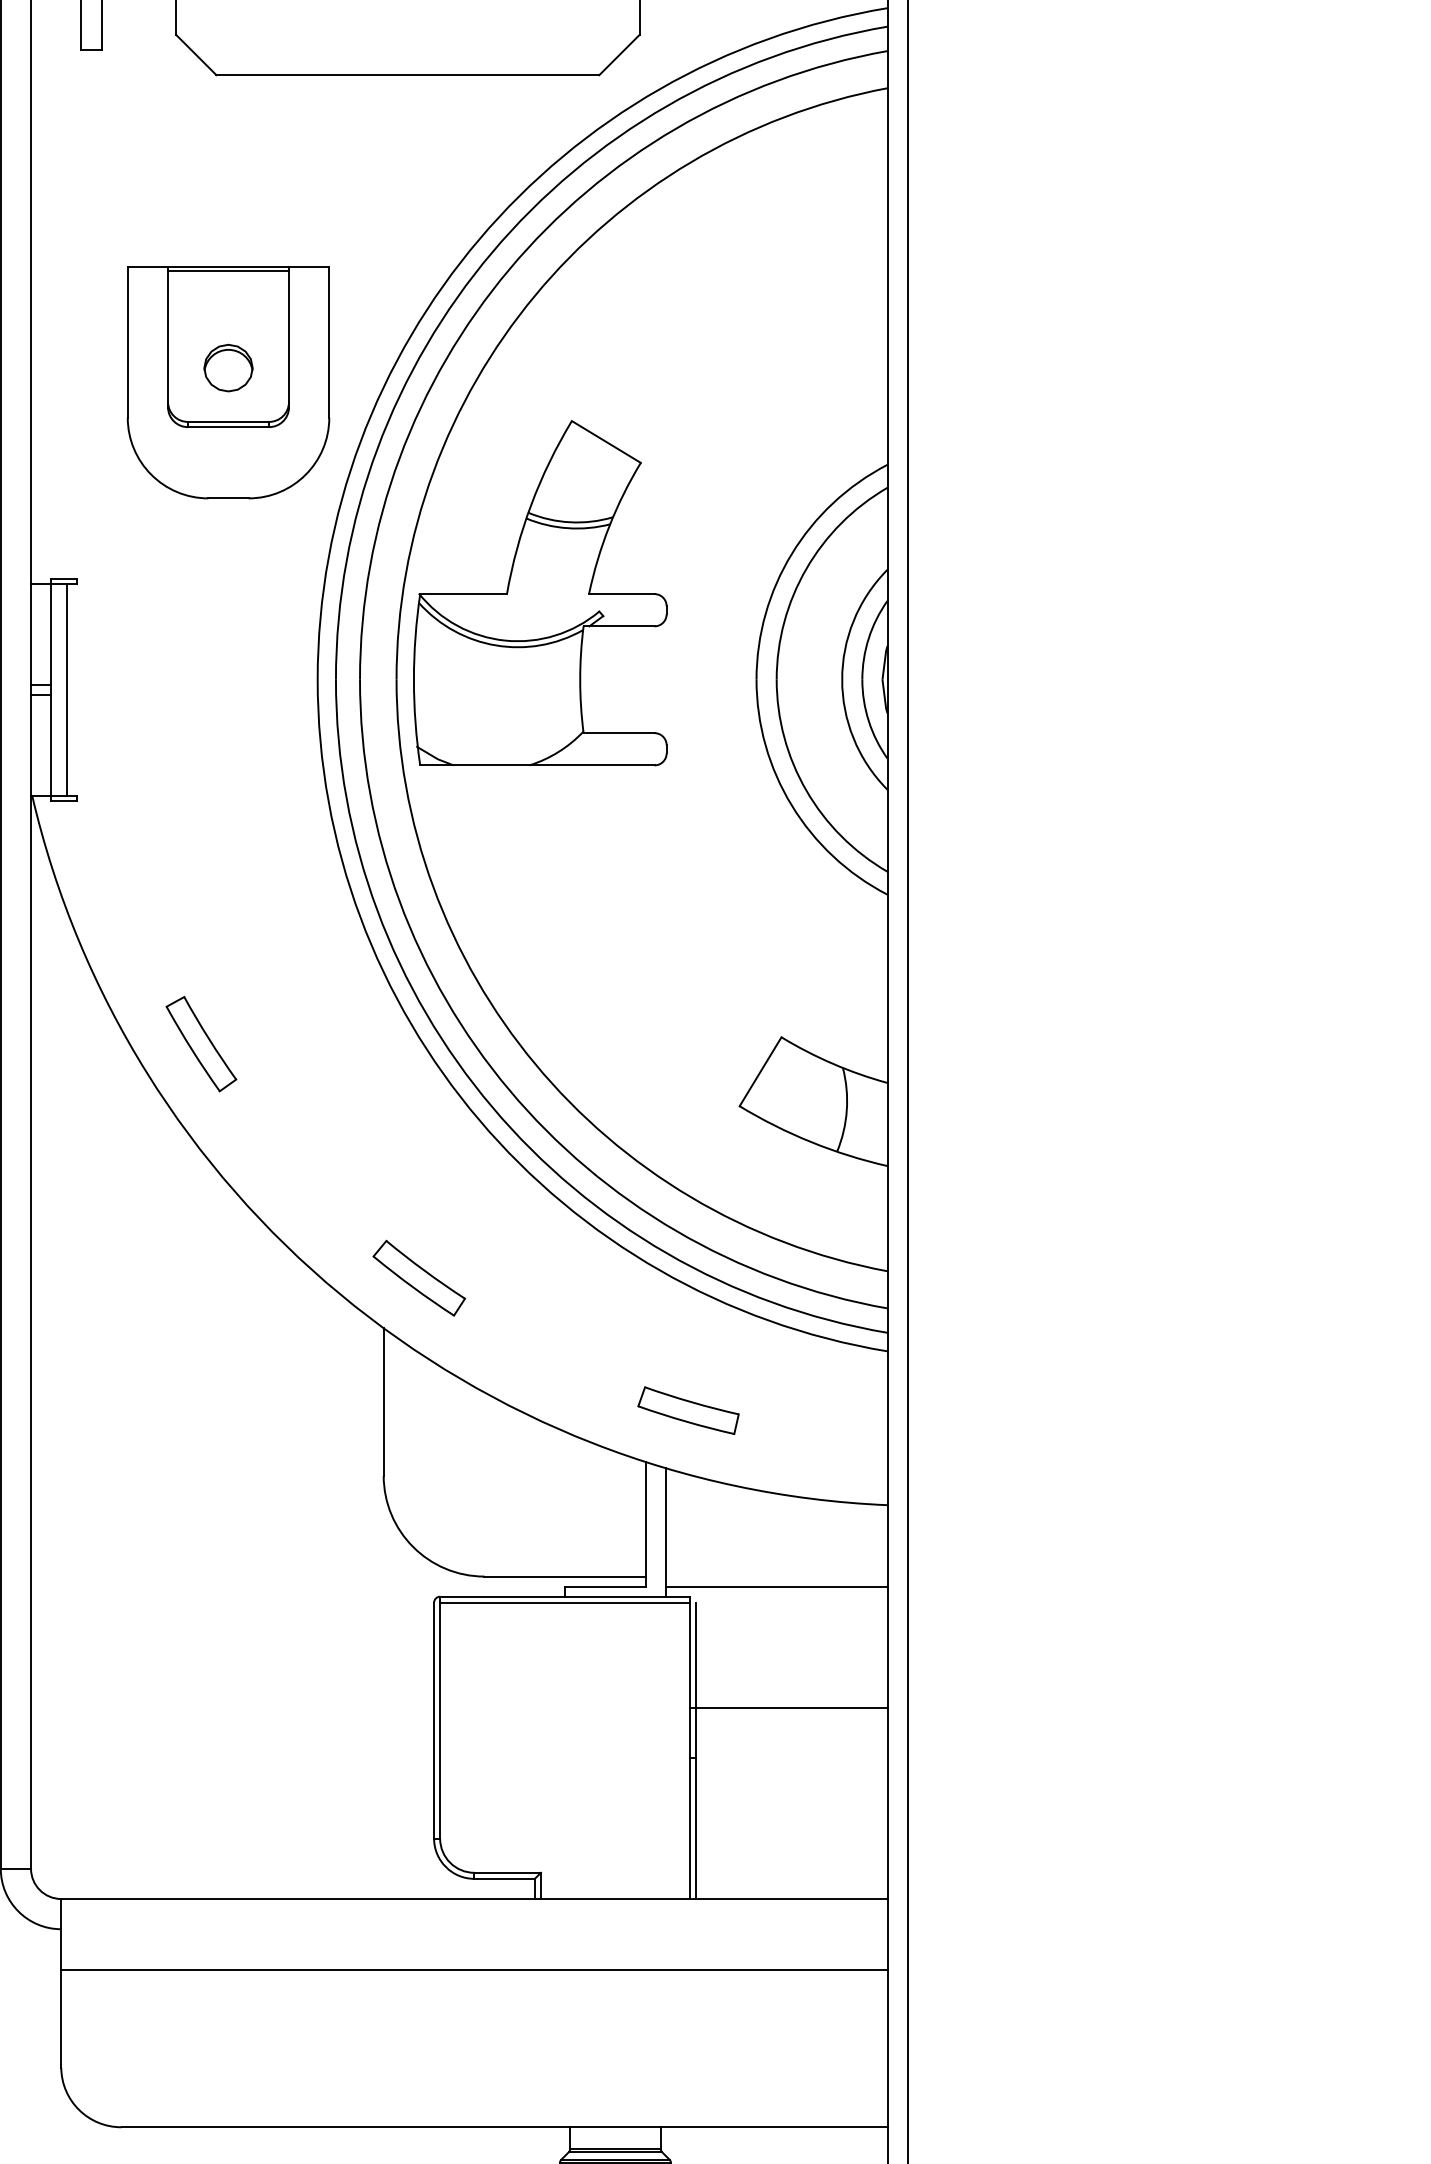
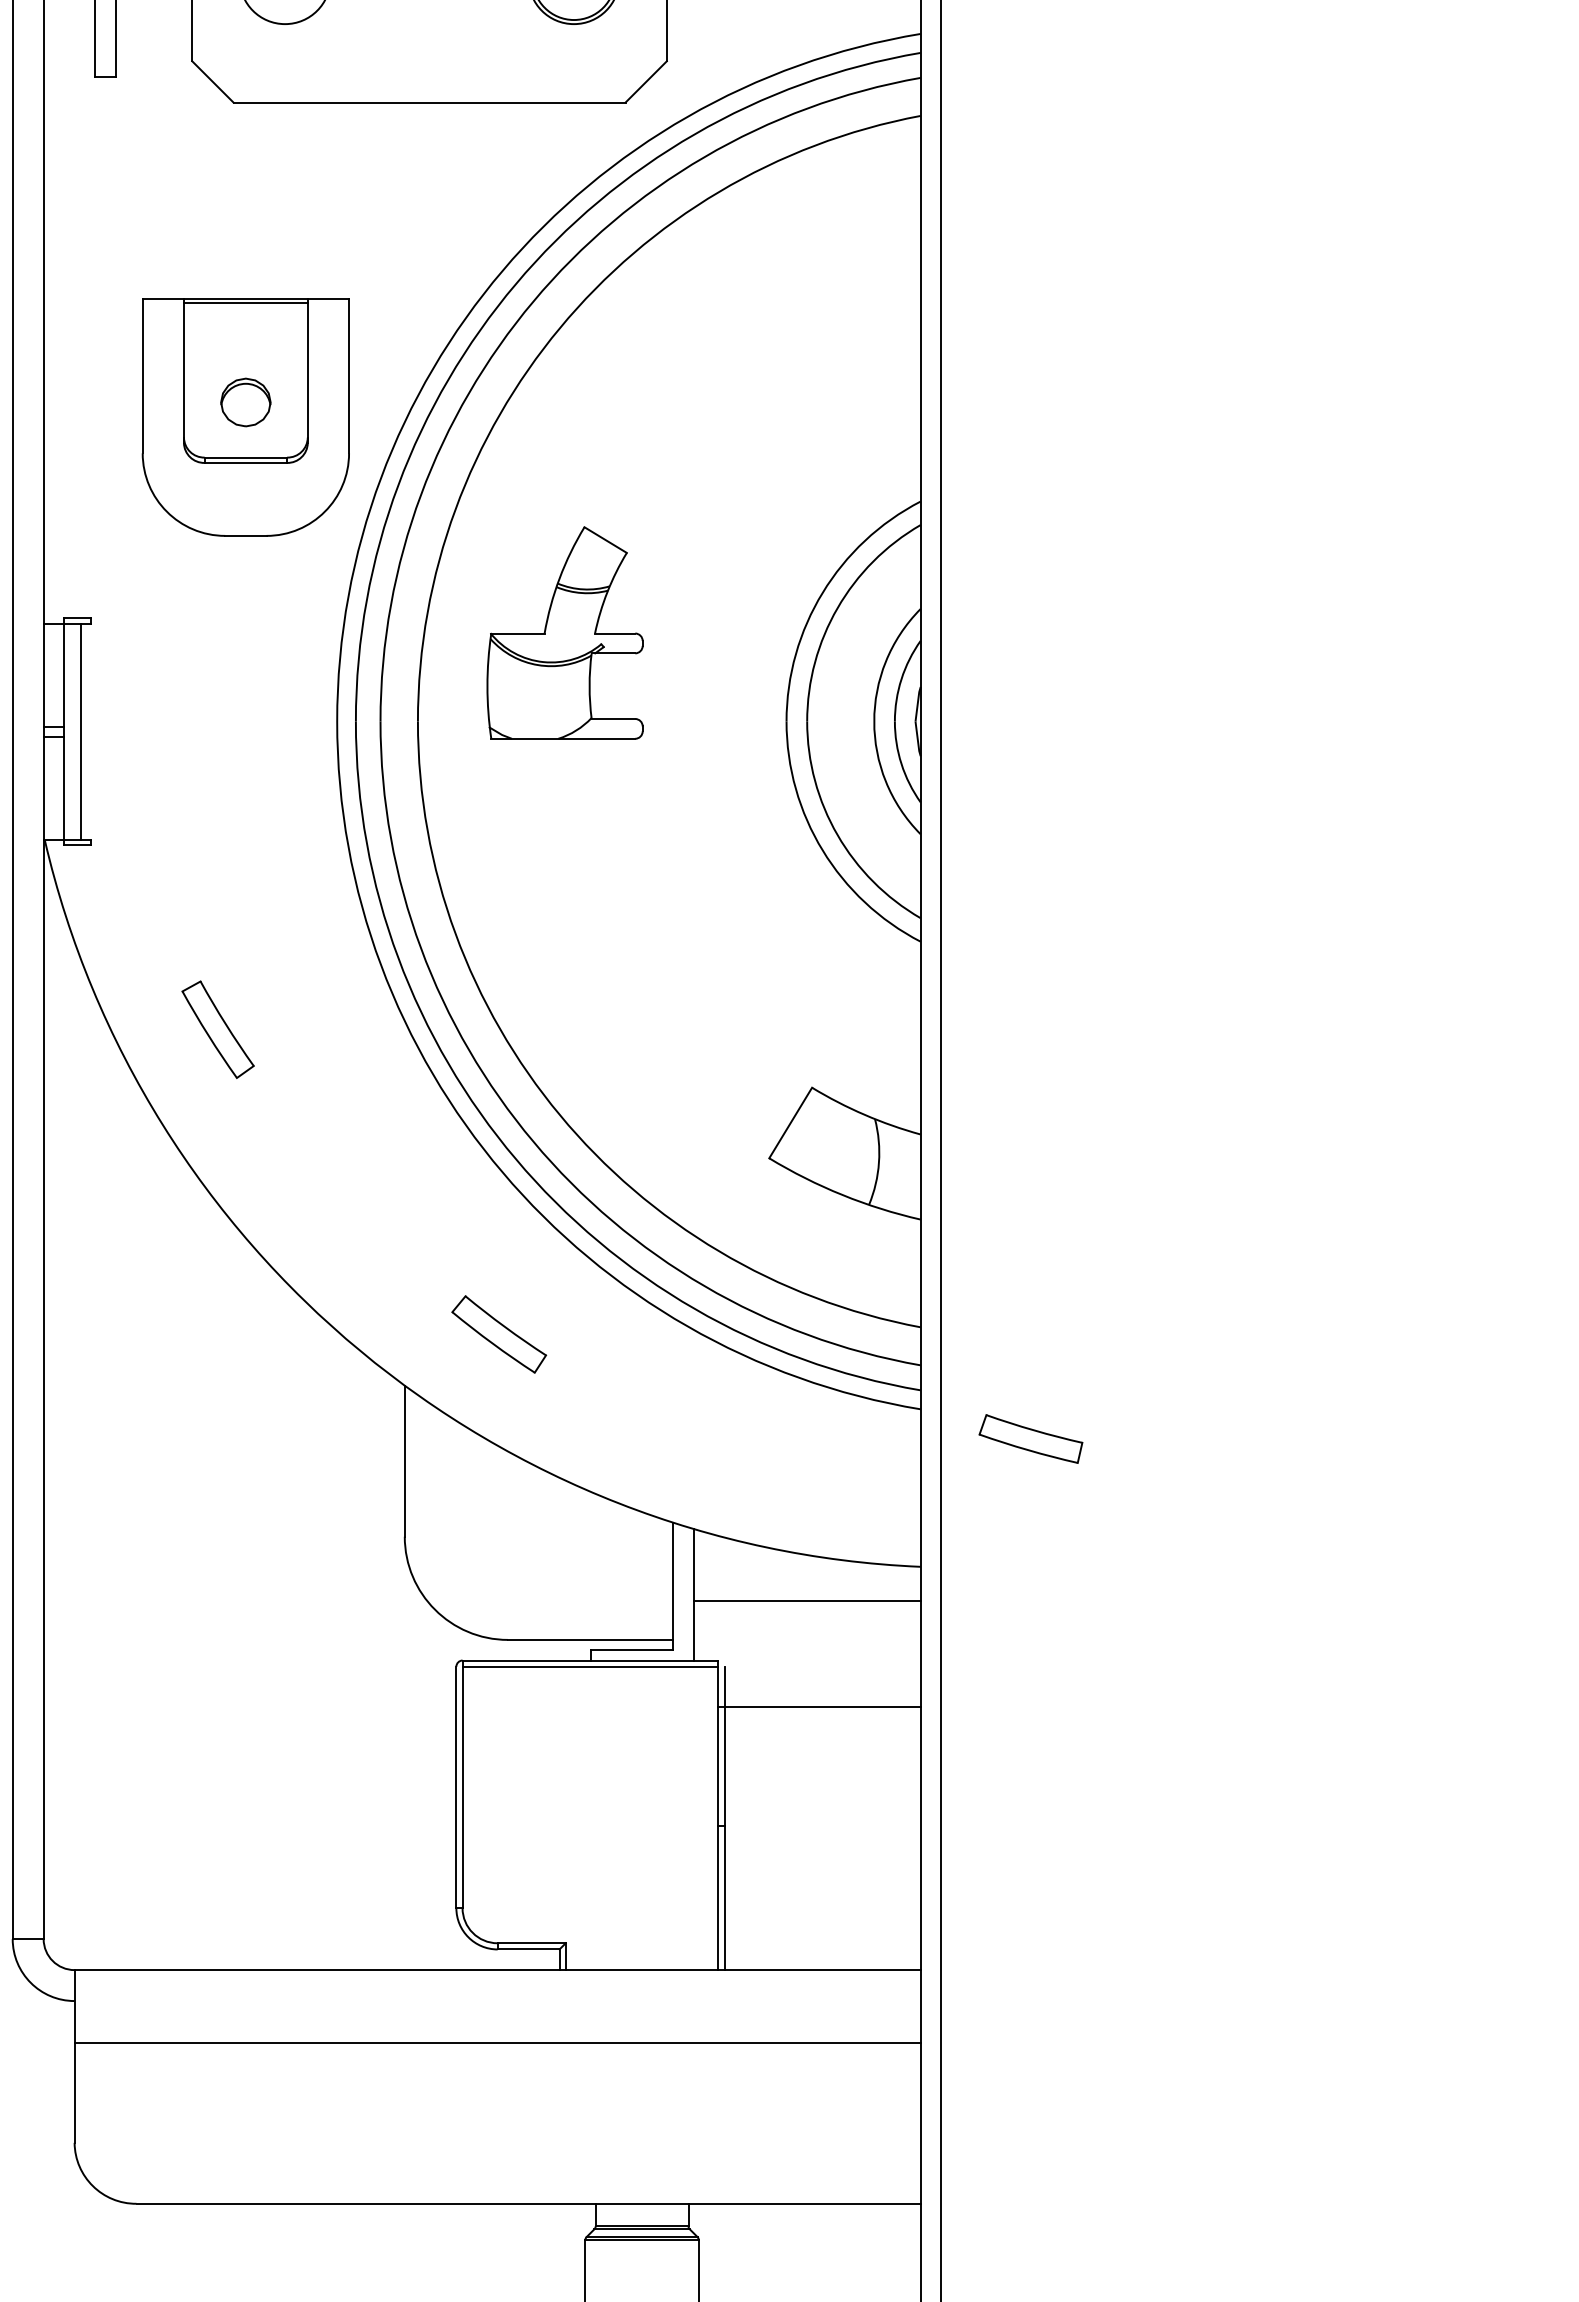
part: (539, 592) -> (564, 632), size x0.6
part: (200, 1043) -> (217, 1029), moved
part: (419, 1278) -> (499, 1334), moved
part: (688, 1410) -> (1030, 1438), moved
line: (776, 1586) -> (806, 1601), moved
line: (788, 1708) -> (819, 1707), moved

